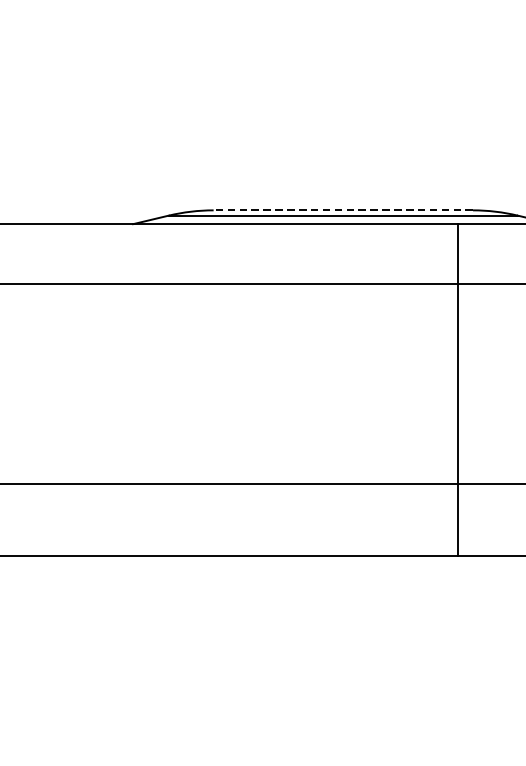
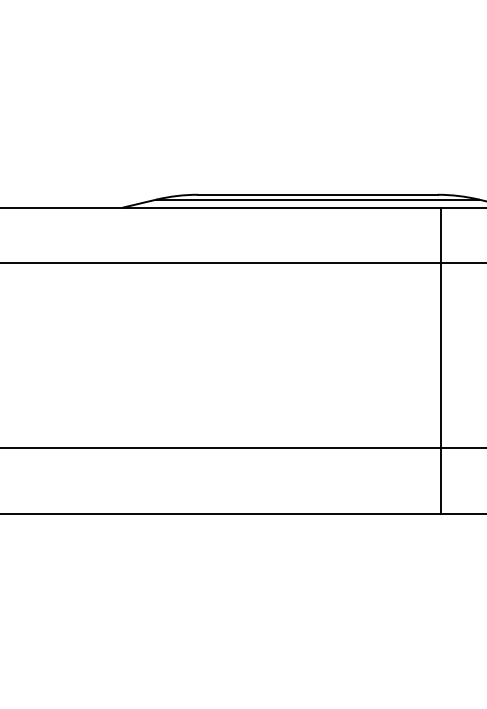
line: (342, 210) -> (317, 194), dashed -> solid
line: (457, 389) -> (441, 360), moved

